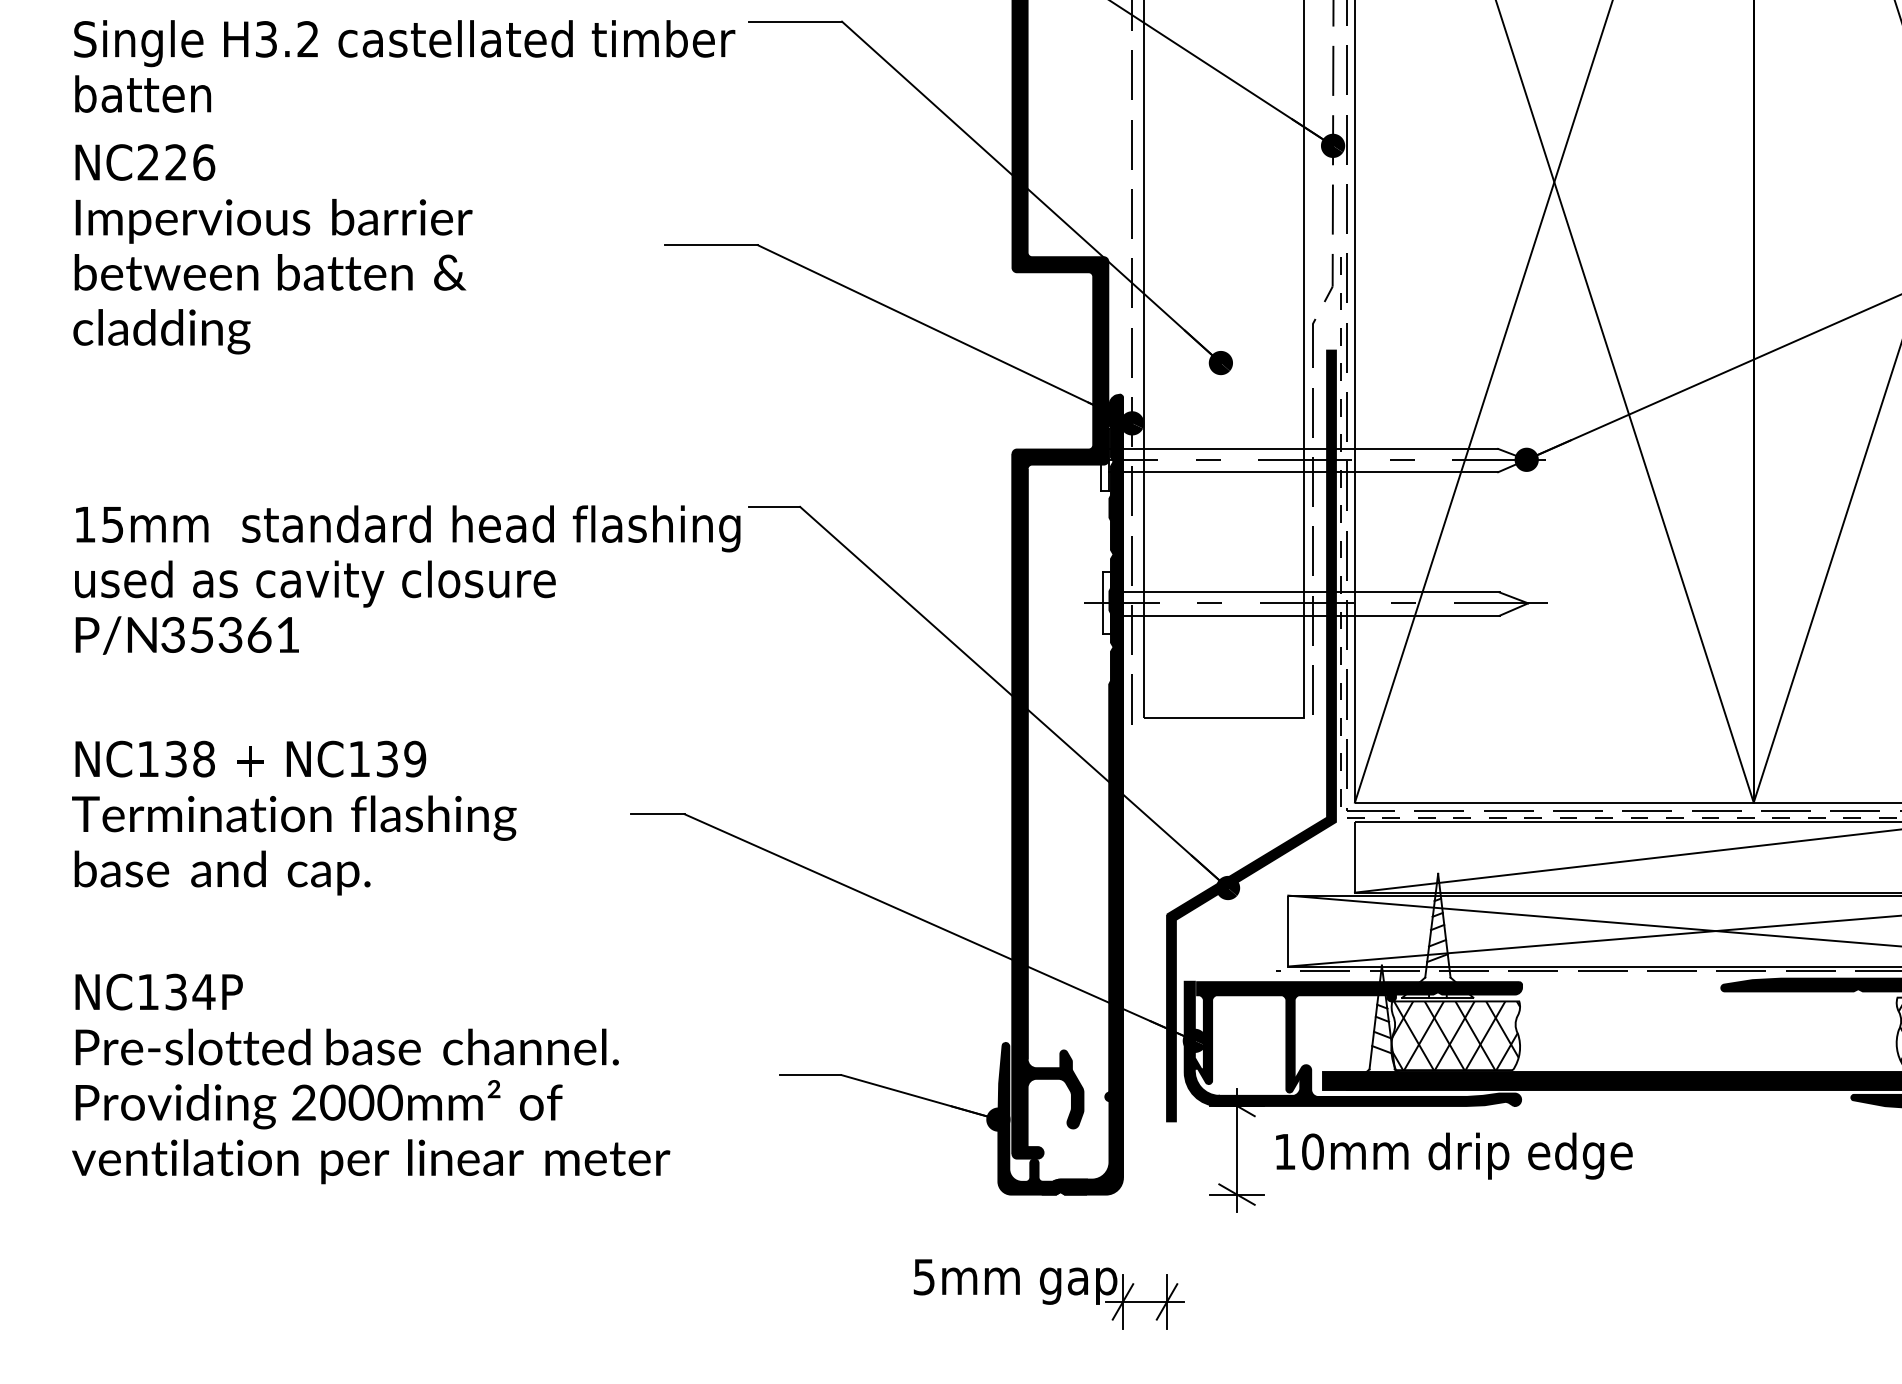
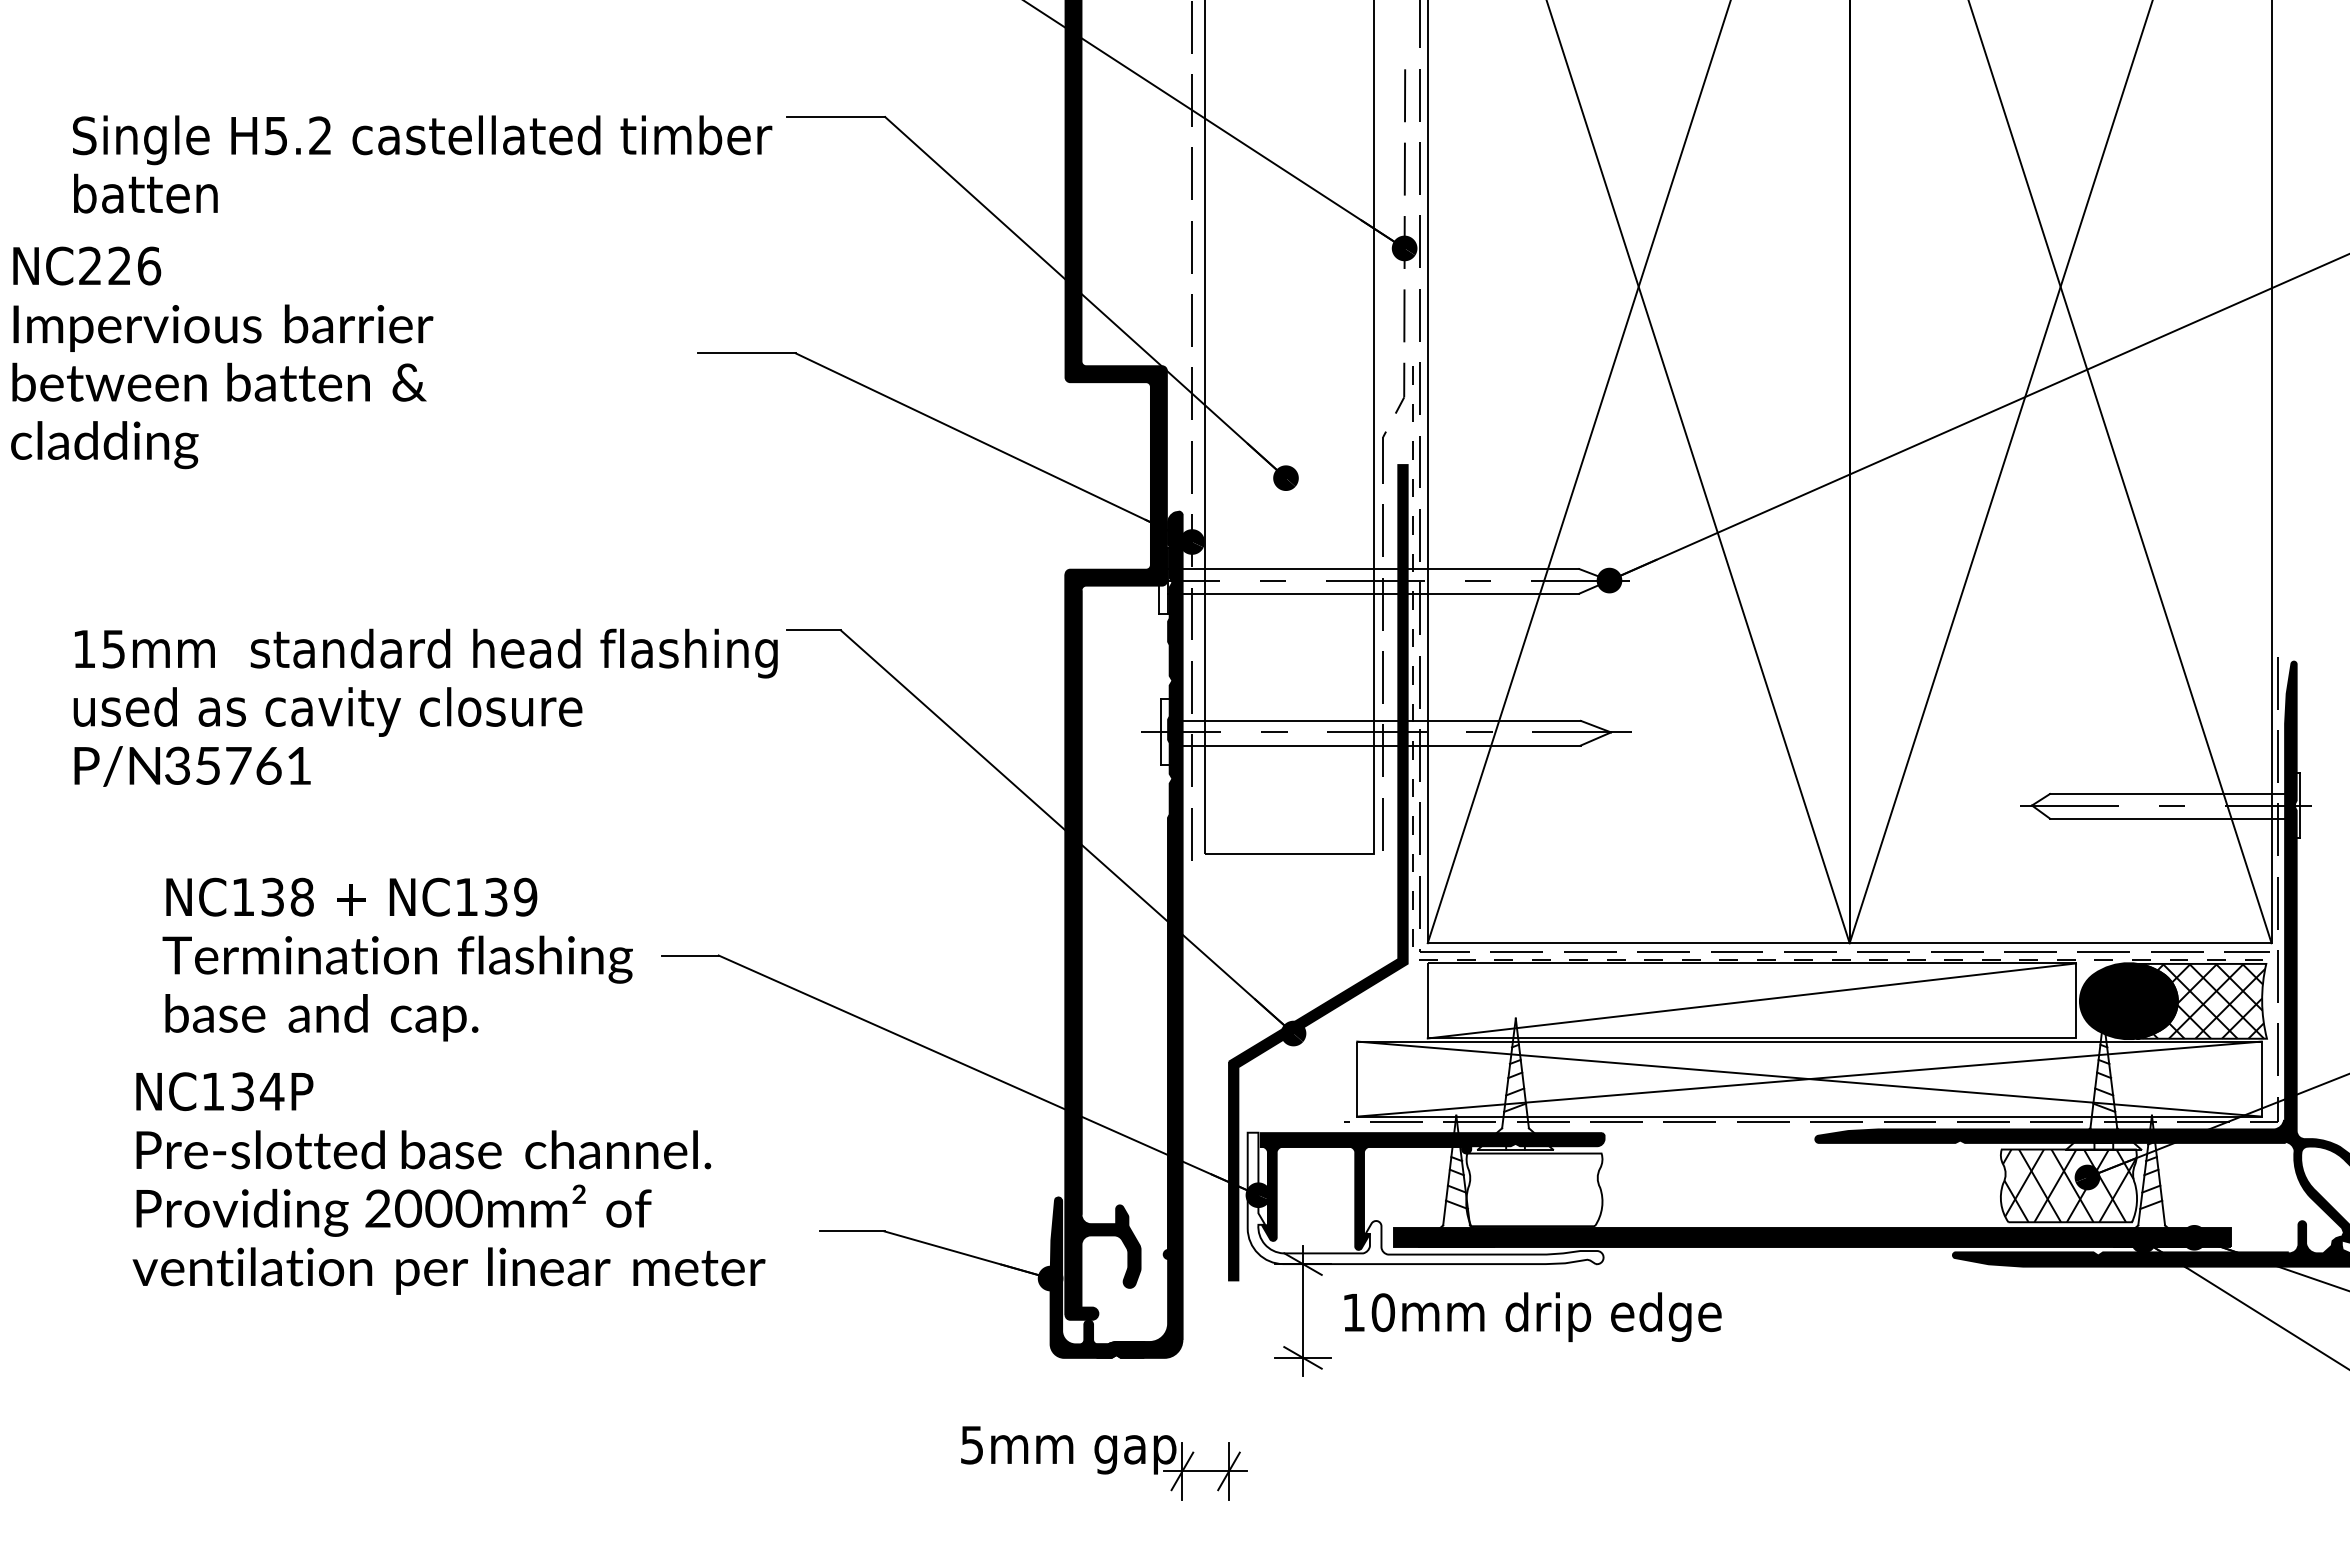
text: (266, 39) -> (276, 135), H3.2 -> H5.2
text: (273, 248) -> (222, 357), moved
text: (230, 634) -> (238, 765), 35361 -> 35761
text: (294, 818) -> (397, 959), moved
hatch: (1455, 1035) -> (1534, 1189), removed
fill: (1352, 1043) -> (1425, 1198), removed
text: (370, 1078) -> (448, 1183), moved

